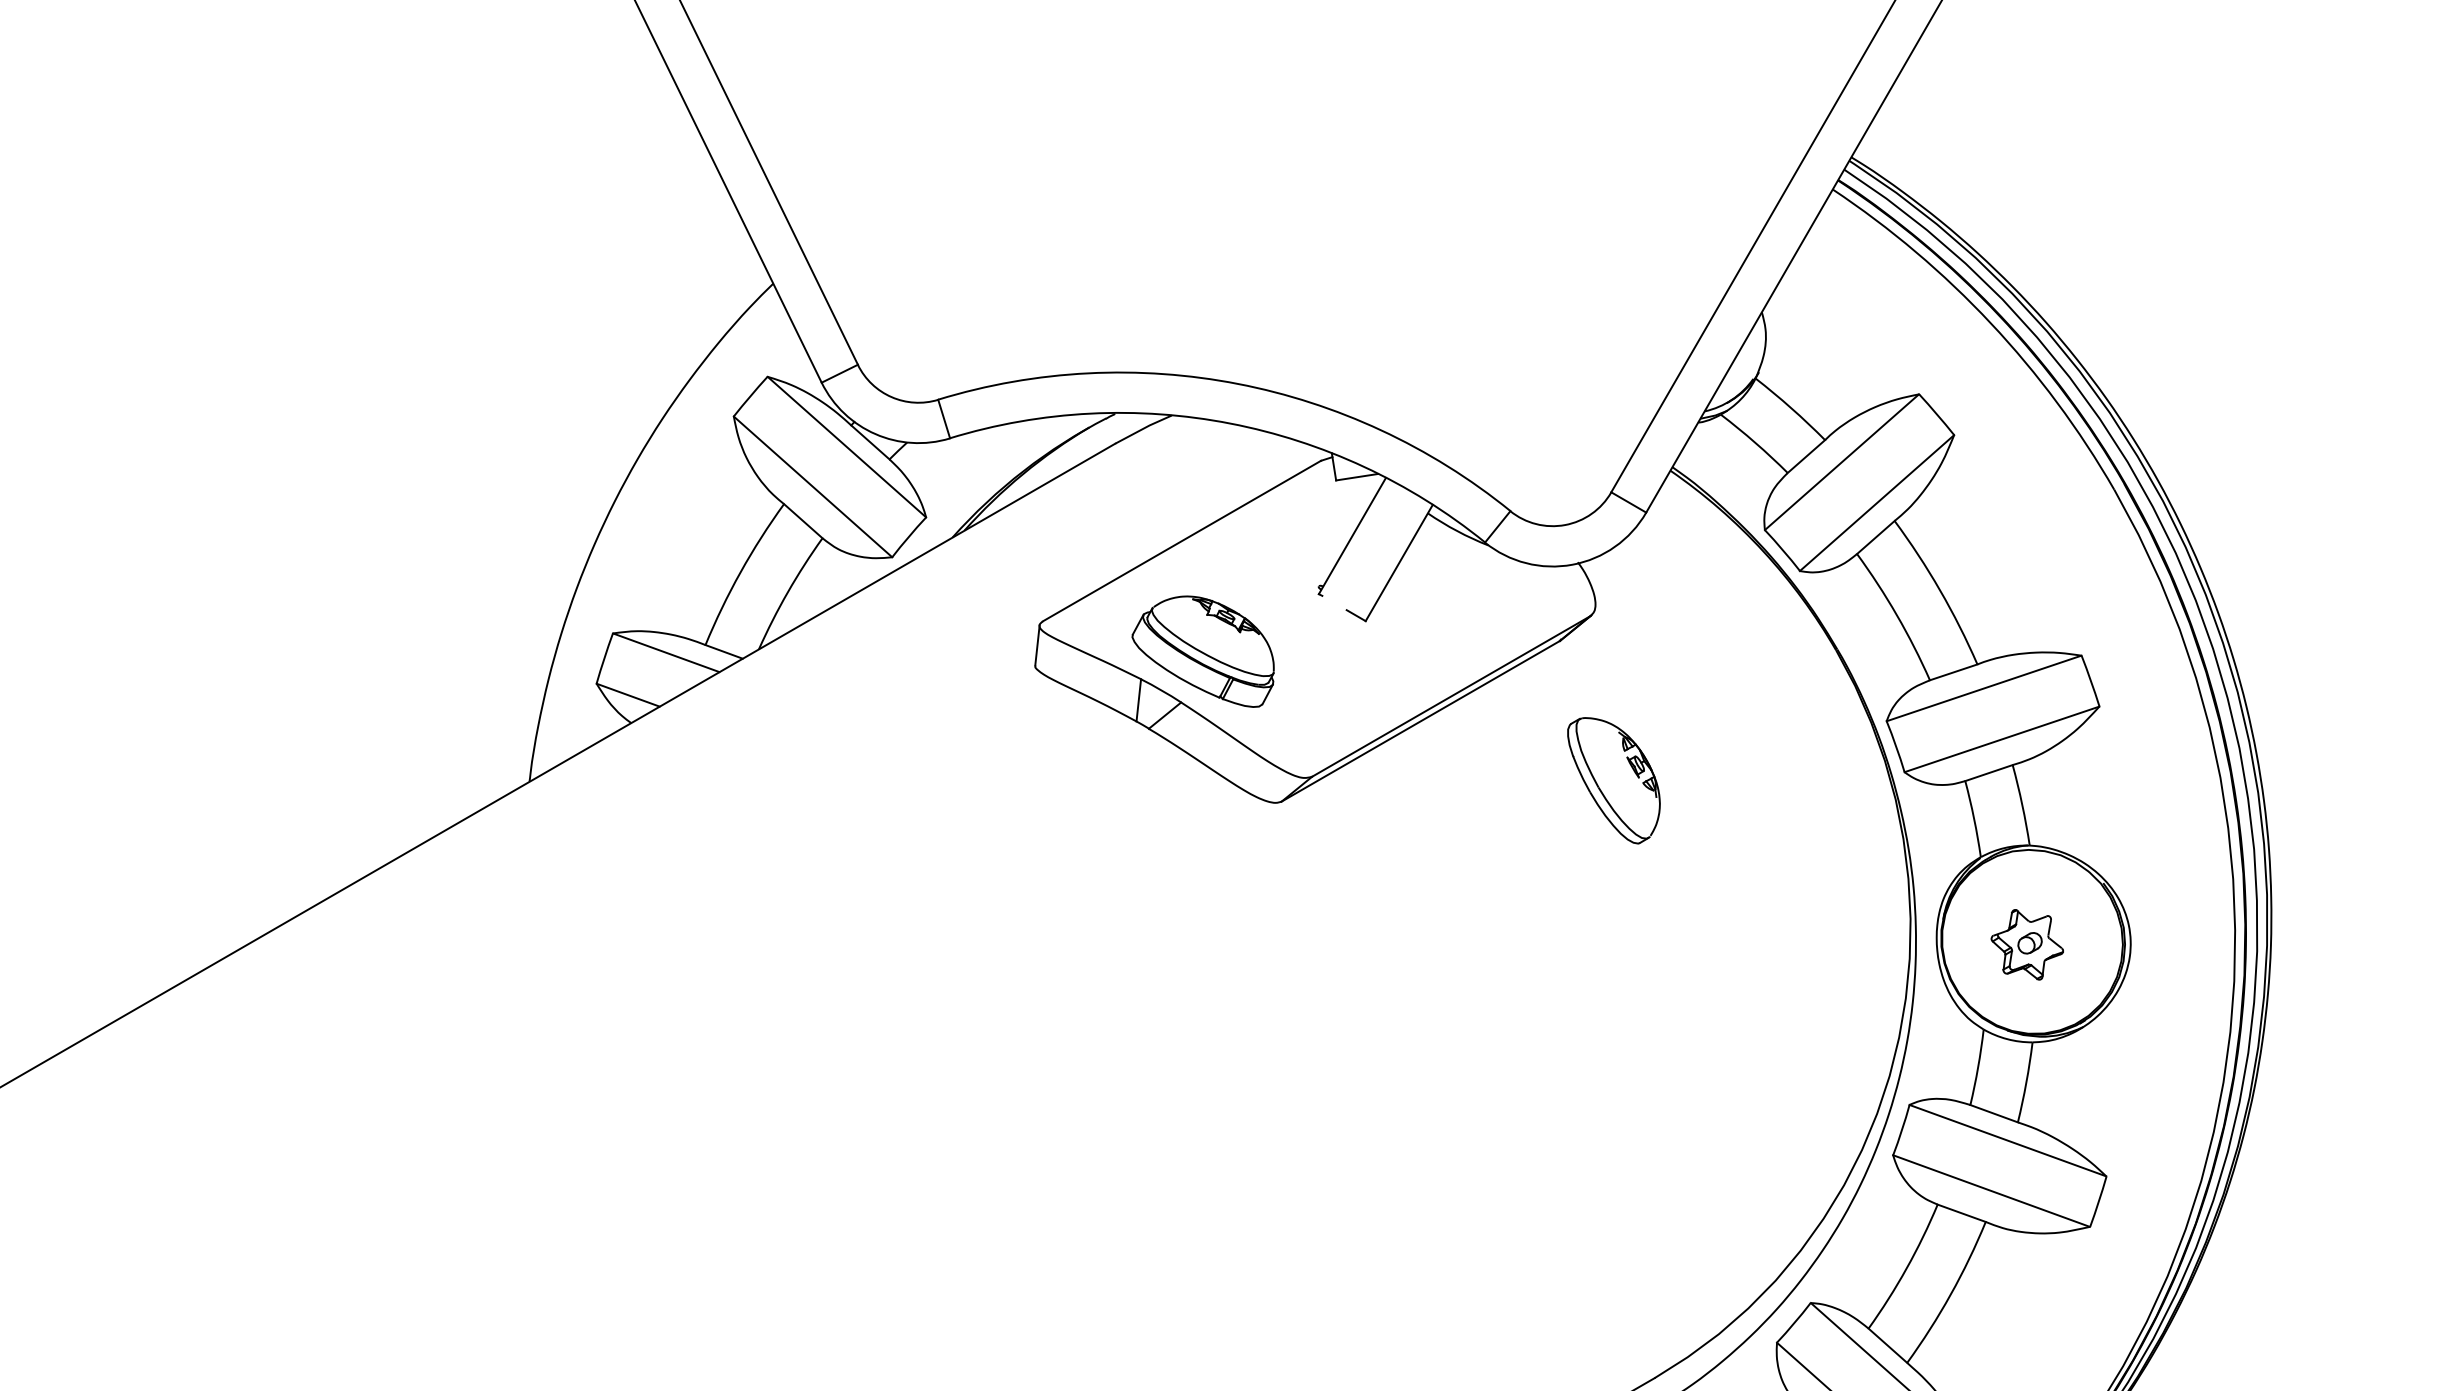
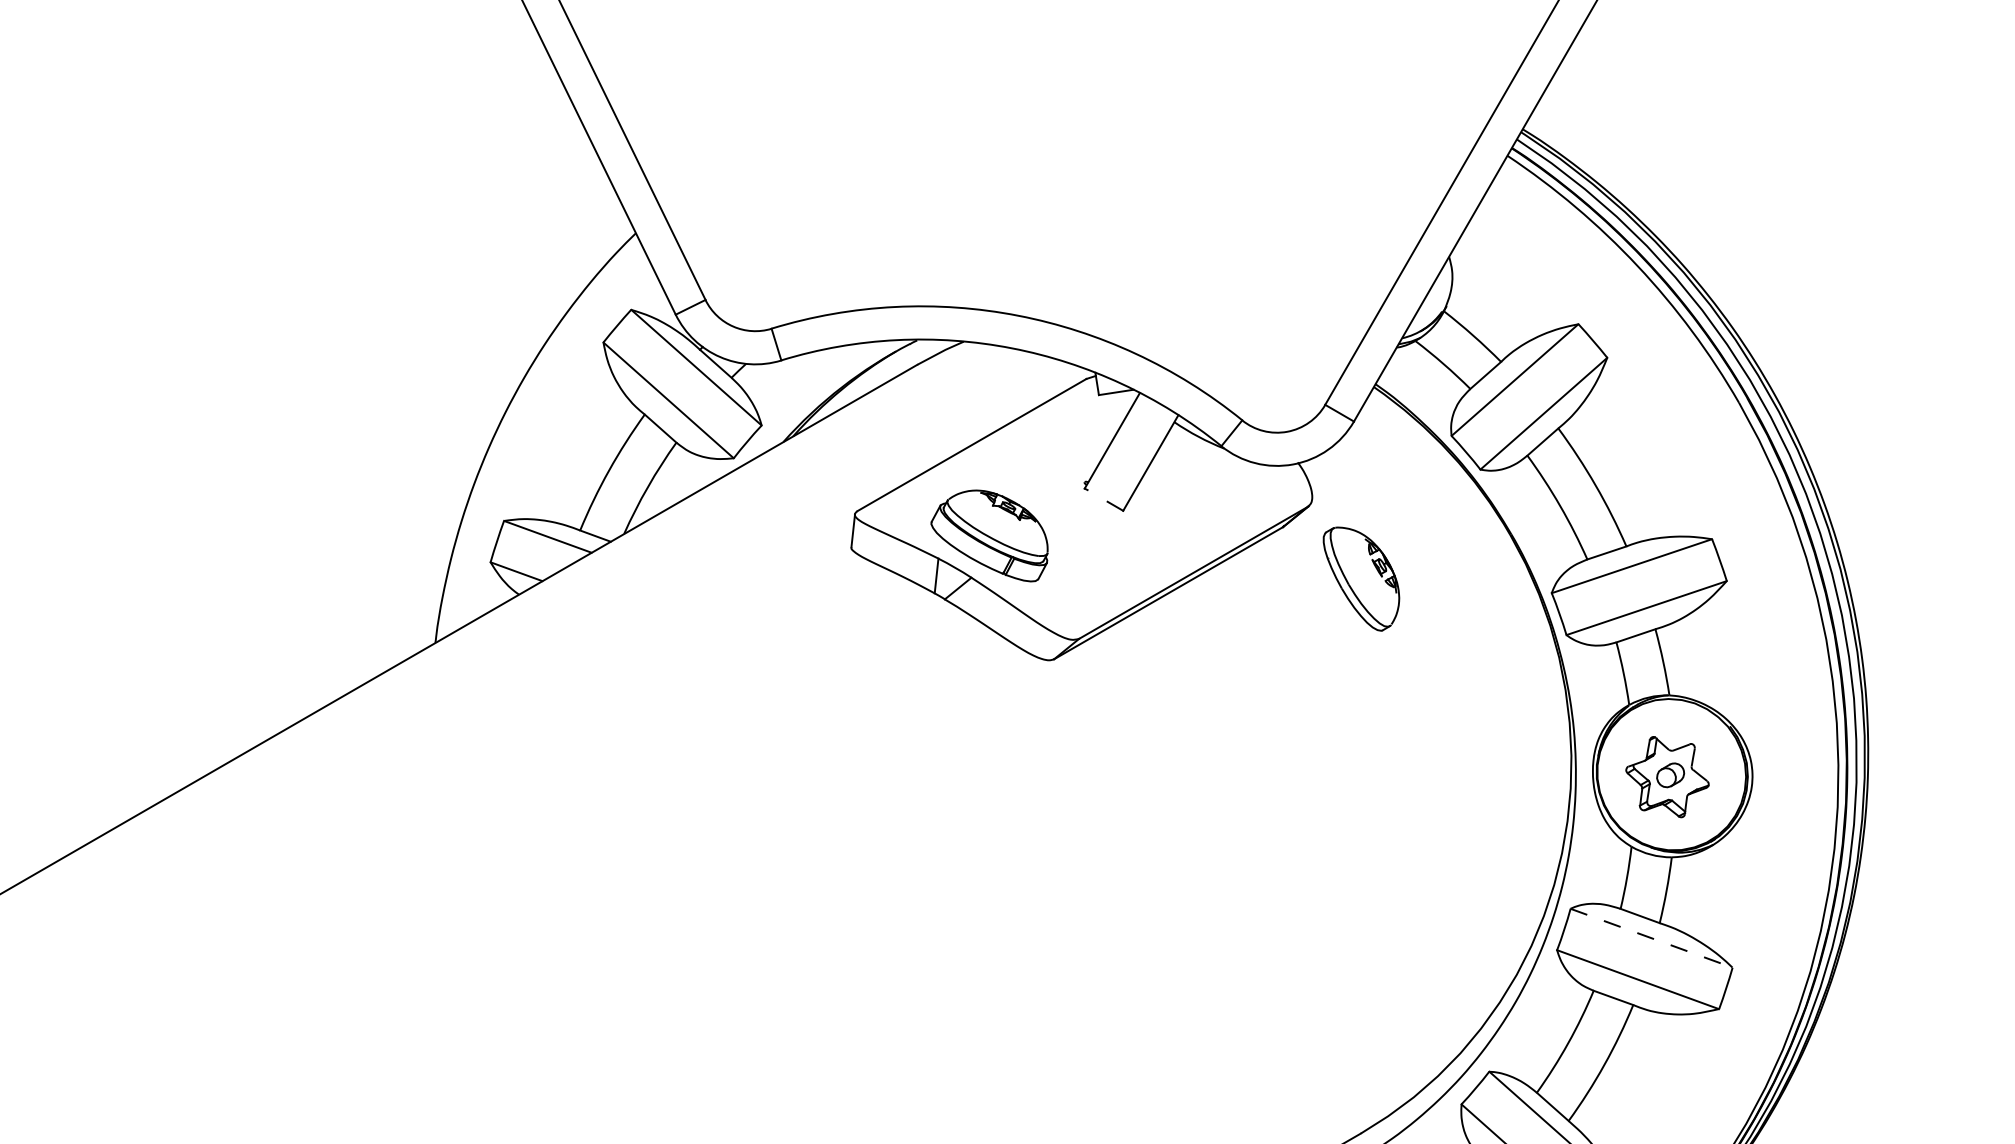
part: (1614, 779) -> (1361, 578), moved
part: (2027, 944) -> (1667, 776), size x1.4
line: (2007, 1141) -> (1651, 938), solid -> dashed

